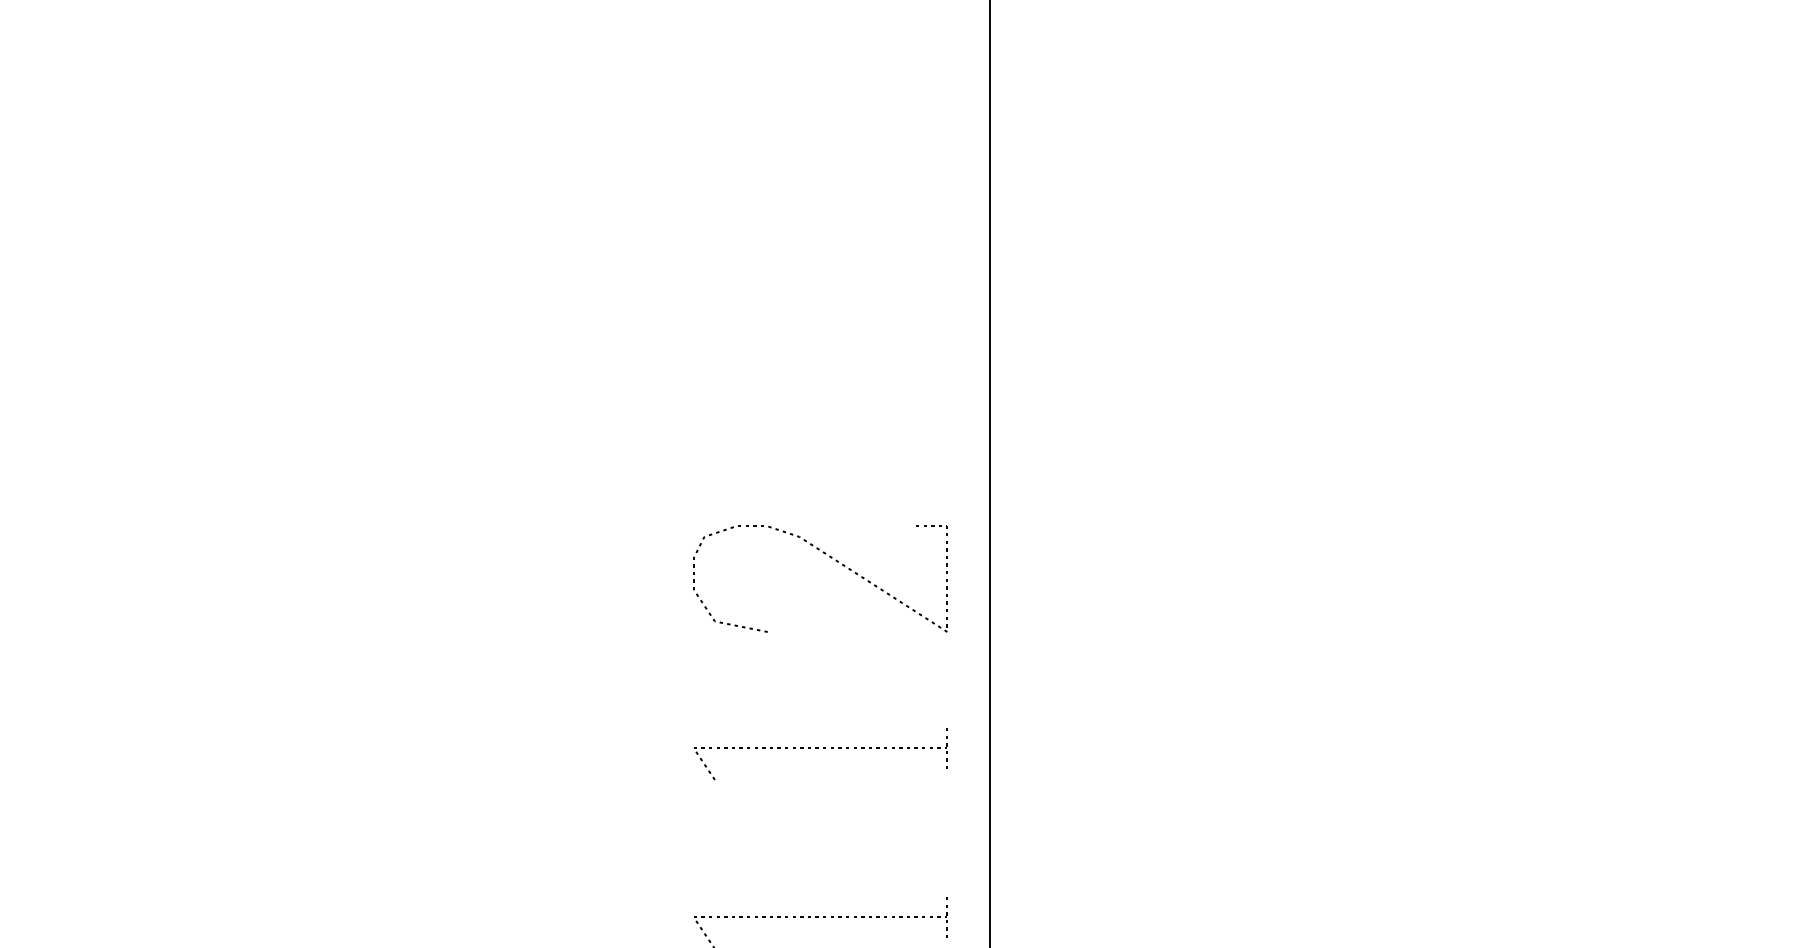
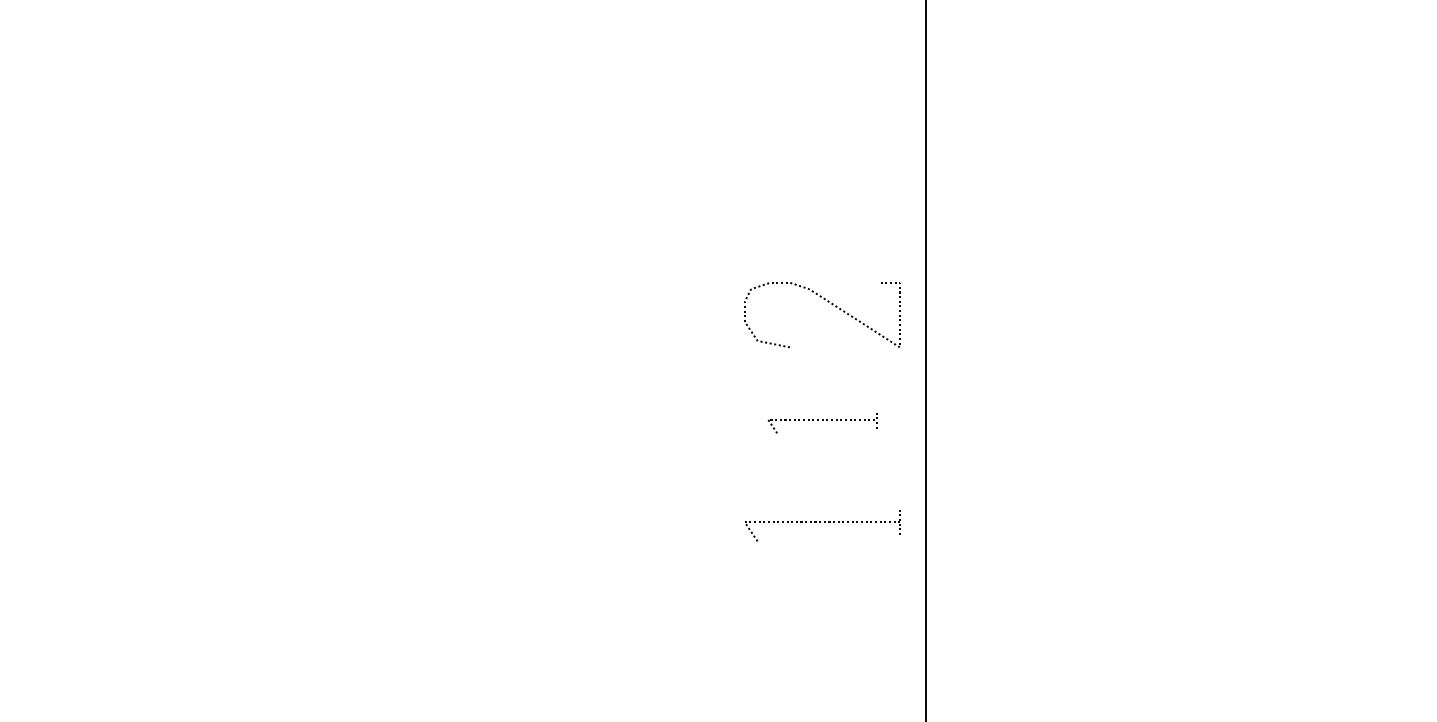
part: (820, 754) -> (822, 422), size x0.7

